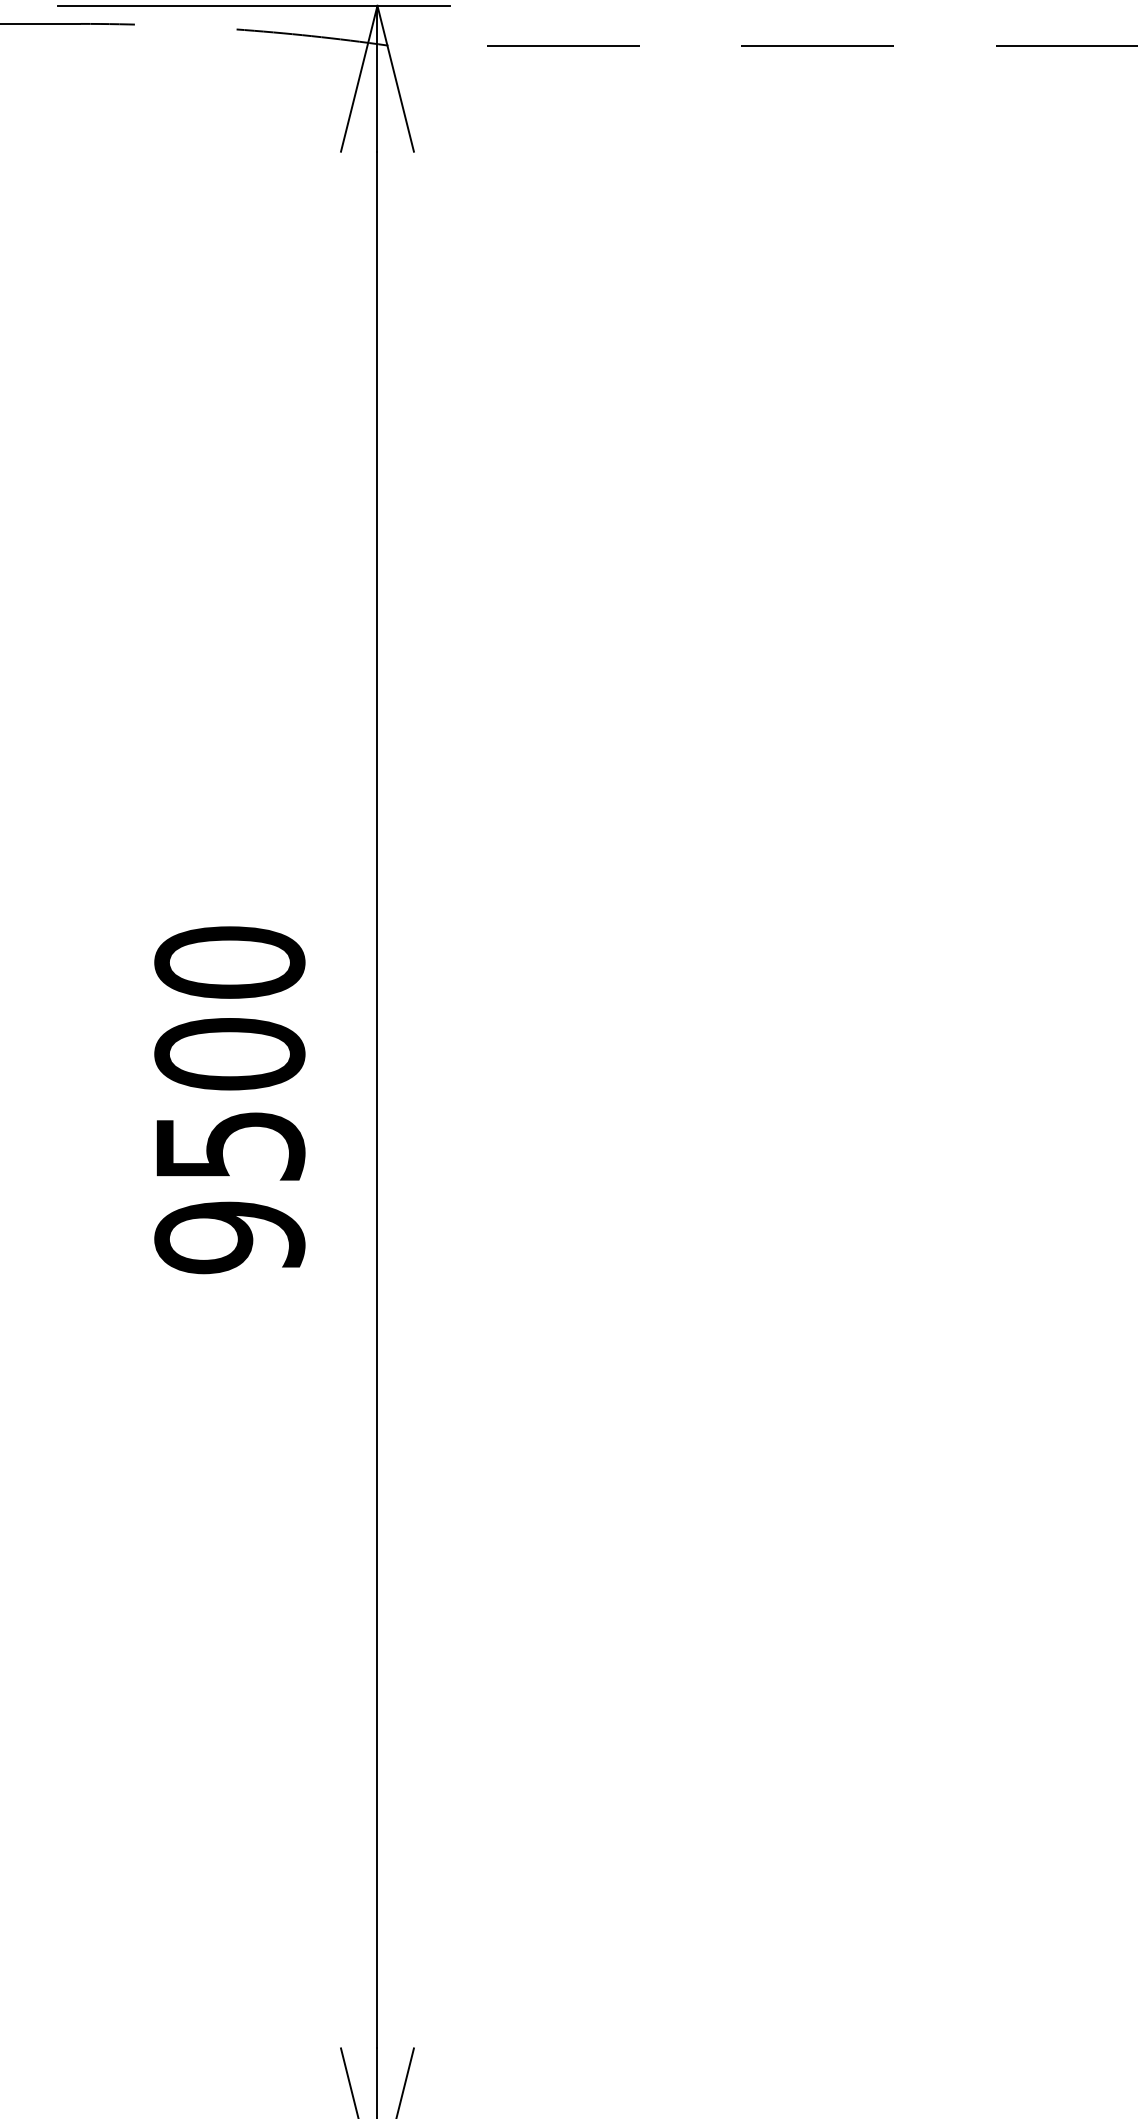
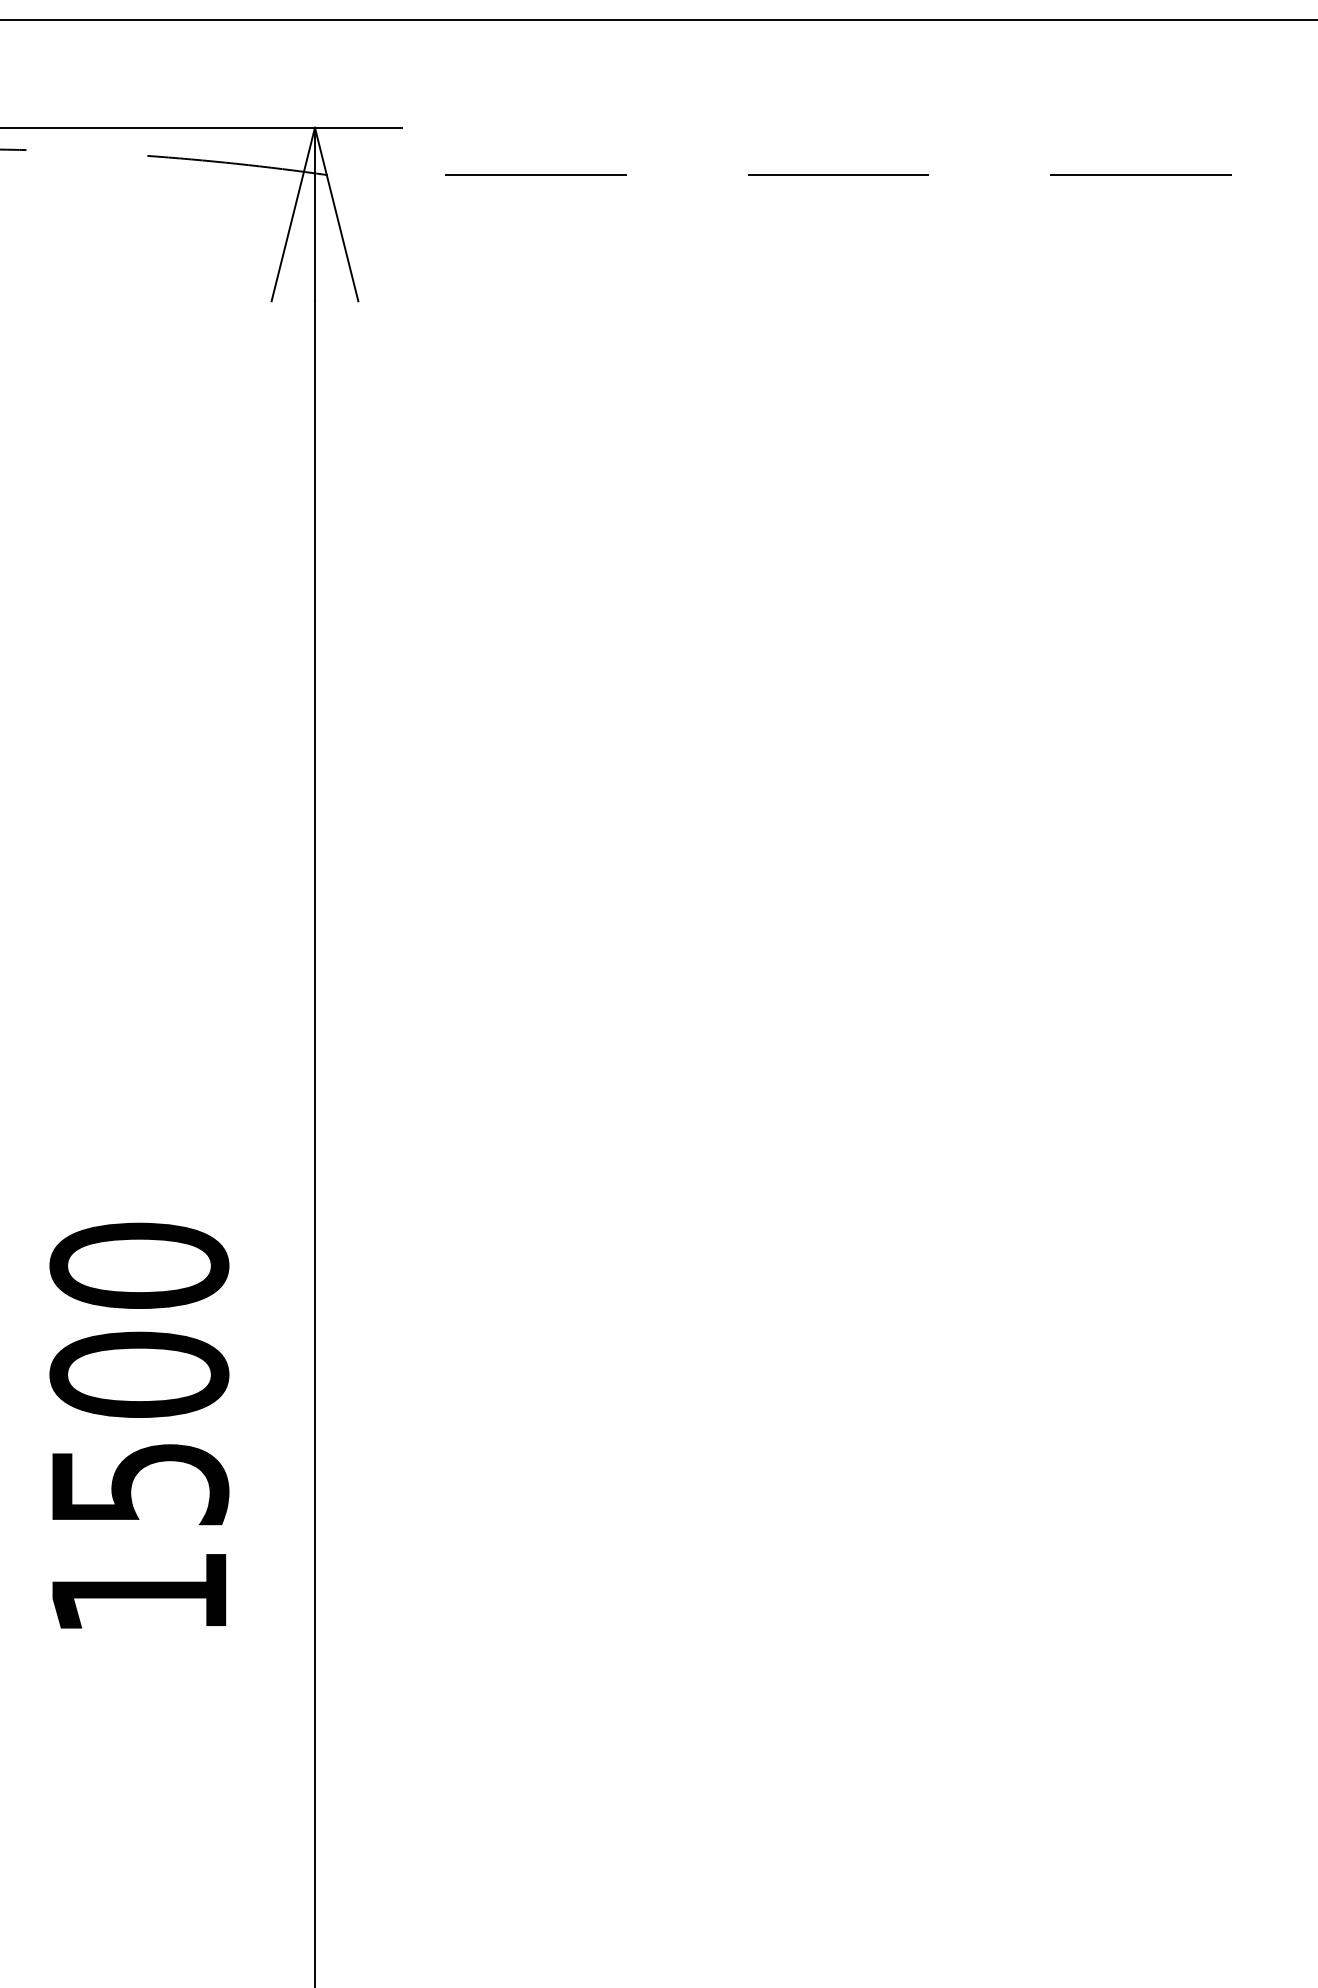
text: (229, 1237) -> (138, 1592), 9500 -> 1500

